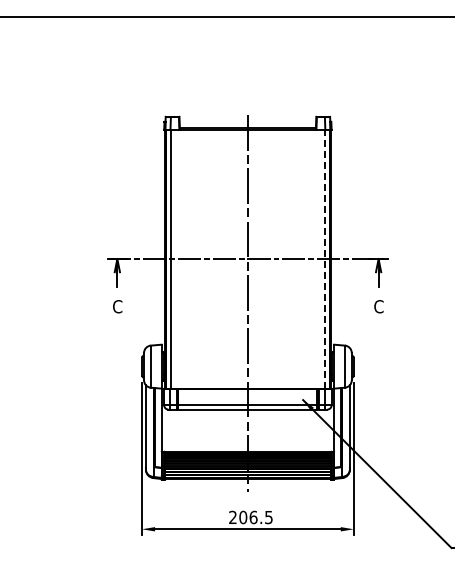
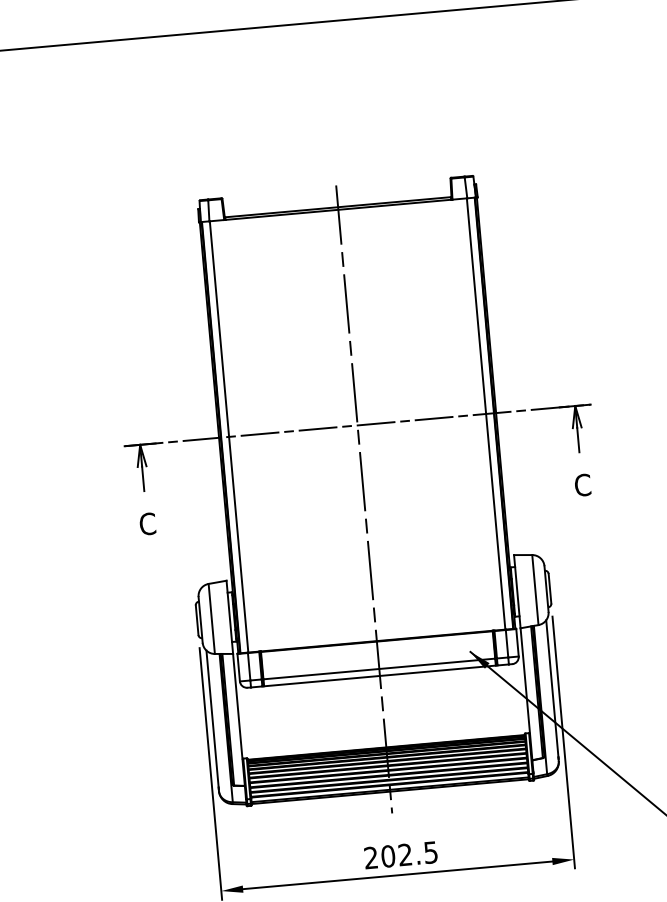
line: (325, 258) -> (486, 412), dashed -> solid
text: (253, 517) -> (405, 854), 206.5 -> 202.5

